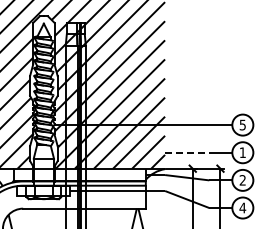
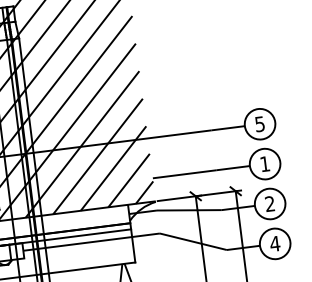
line: (187, 152) -> (185, 173), dashed -> solid

